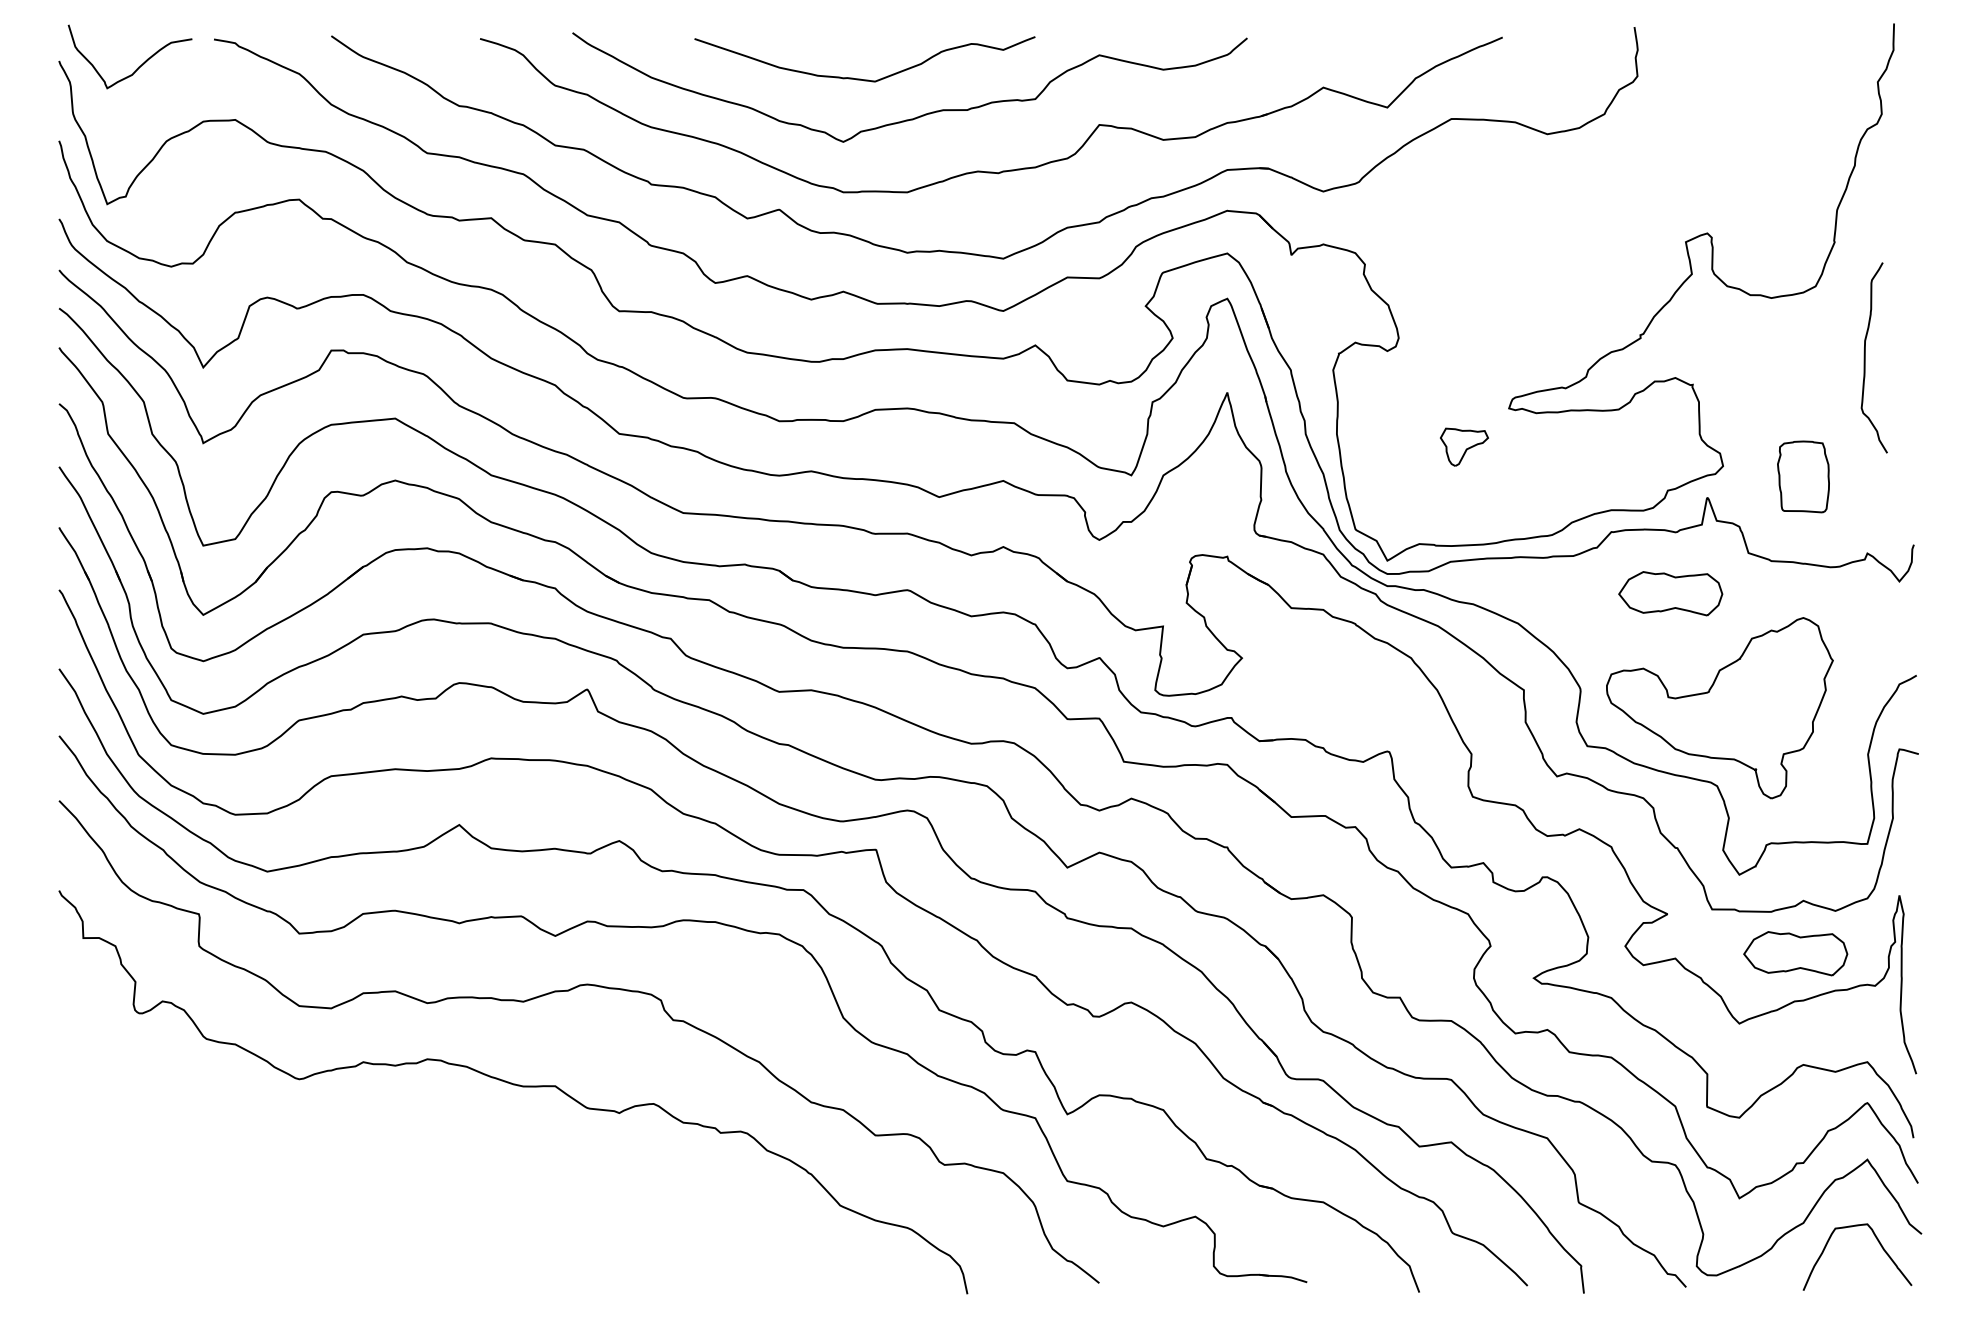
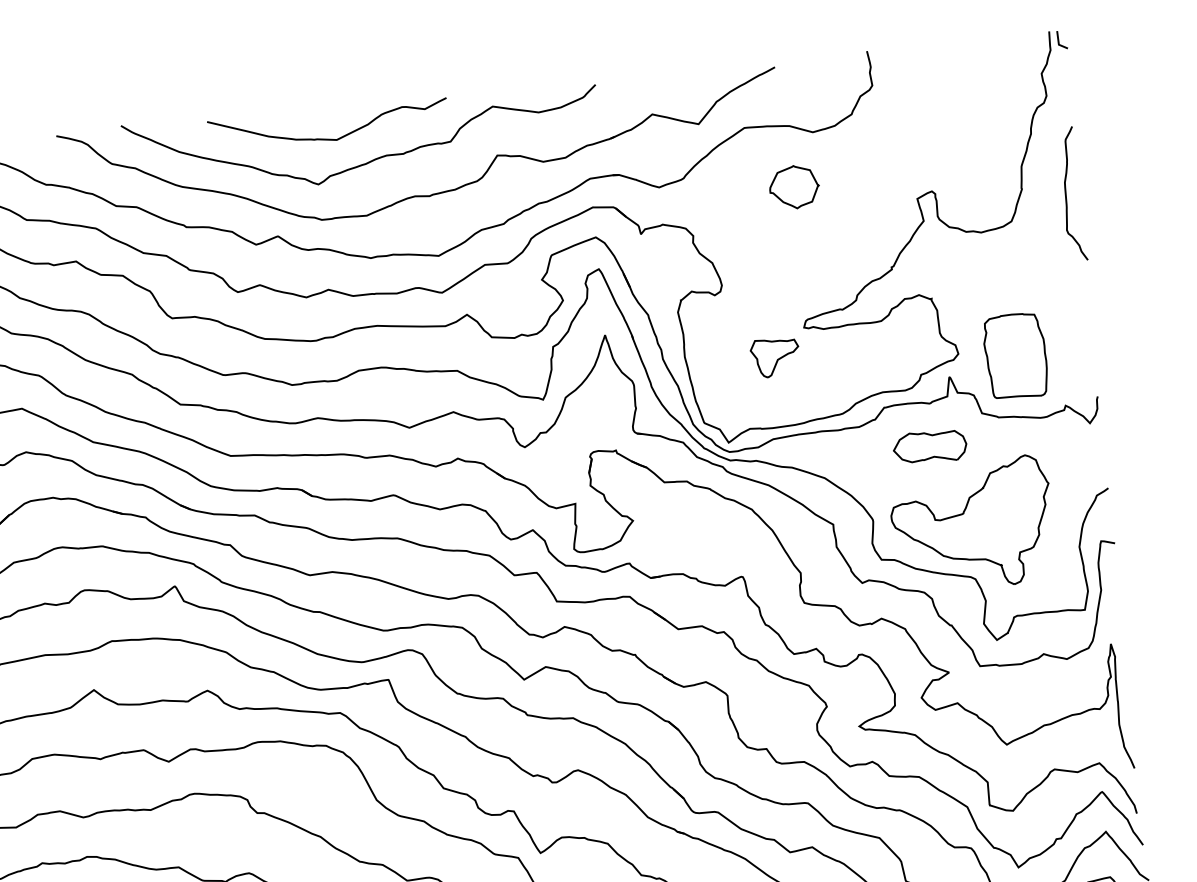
line: (1906, 37) -> (1058, 40), added
part: (1513, 209) -> (794, 187), added
curve: (1865, 357) -> (1066, 194), moved
part: (1464, 446) -> (775, 357), size x1.43
part: (1803, 476) -> (1015, 355), size x1.67
part: (1795, 953) -> (1041, 691), removed

